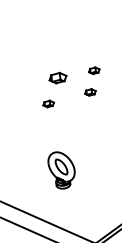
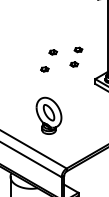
part: (58, 78) -> (53, 52), size x0.62
part: (61, 169) -> (48, 115), size x1.43

